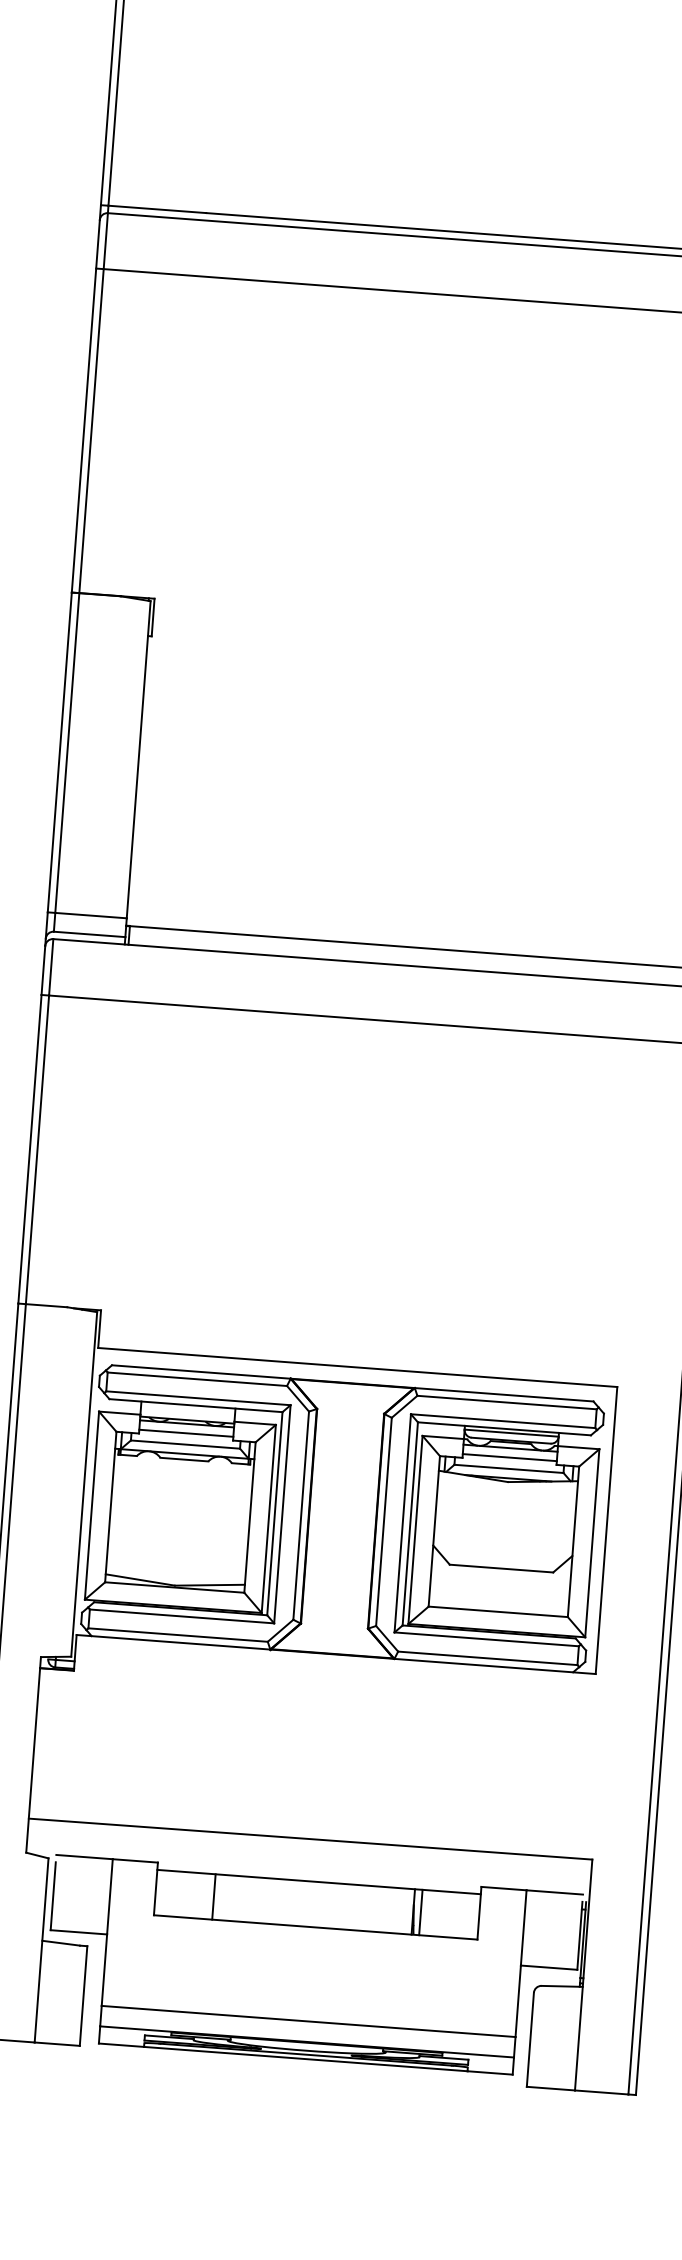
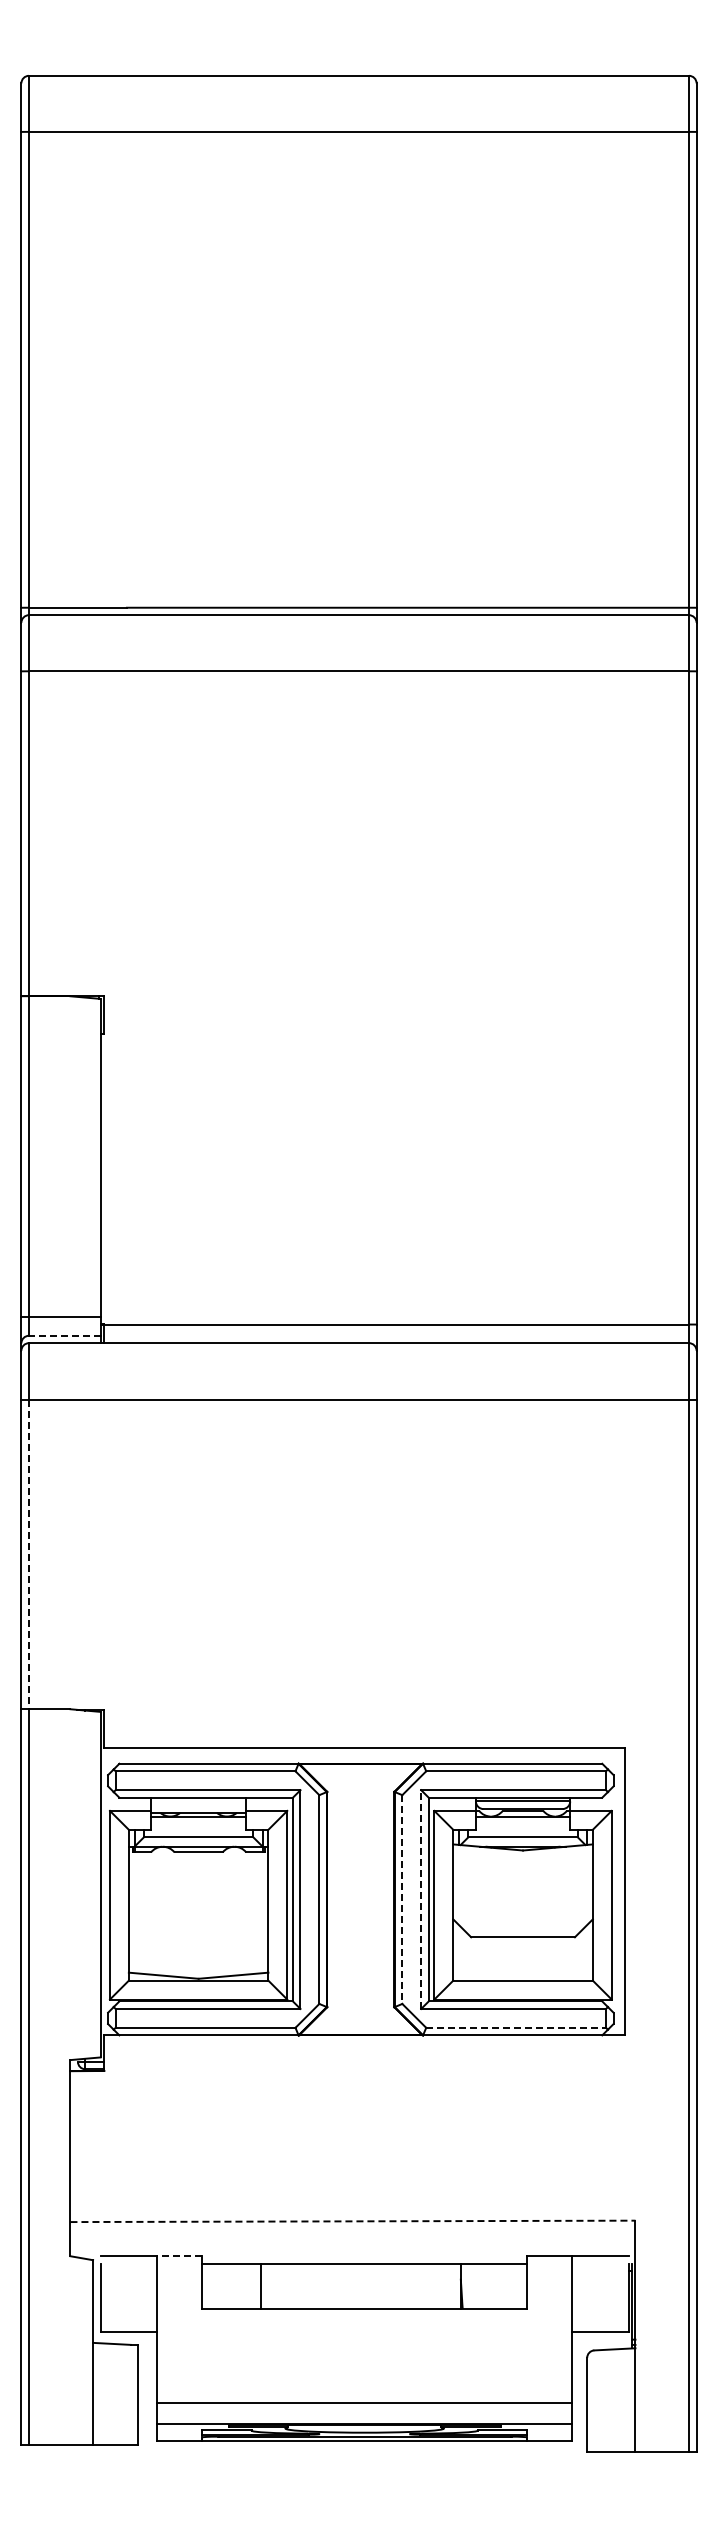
line: (89, 934) -> (64, 1335), solid -> dashed
line: (37, 1149) -> (28, 1554), solid -> dashed
line: (186, 1433) -> (198, 1826), removed
line: (509, 1458) -> (522, 1826), removed
line: (384, 1522) -> (402, 1900), solid -> dashed
line: (403, 1523) -> (421, 1899), solid -> dashed
line: (488, 1658) -> (516, 2027), solid -> dashed
line: (310, 1839) -> (352, 2221), solid -> dashed
line: (134, 1861) -> (179, 2256), solid -> dashed
line: (420, 1912) -> (468, 2286), removed

